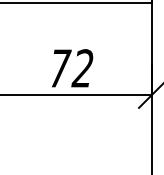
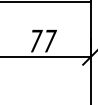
text: (82, 67) -> (49, 40), 72 -> 77

